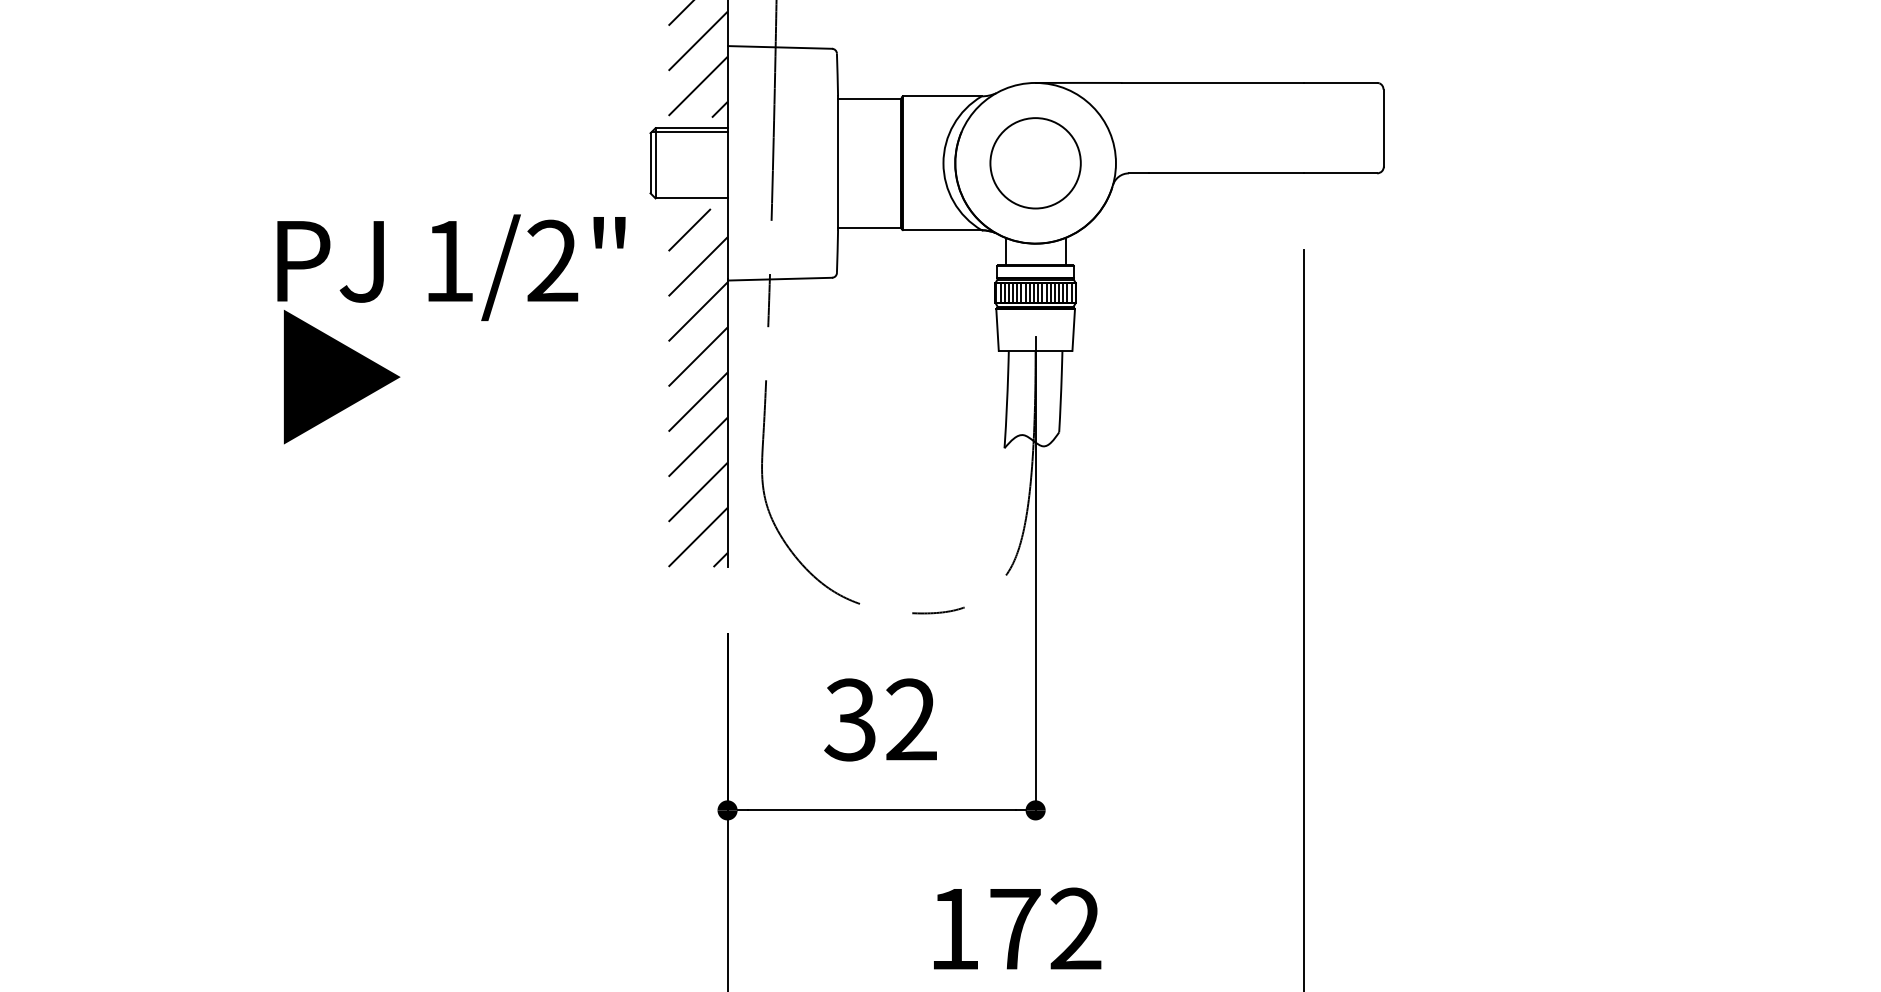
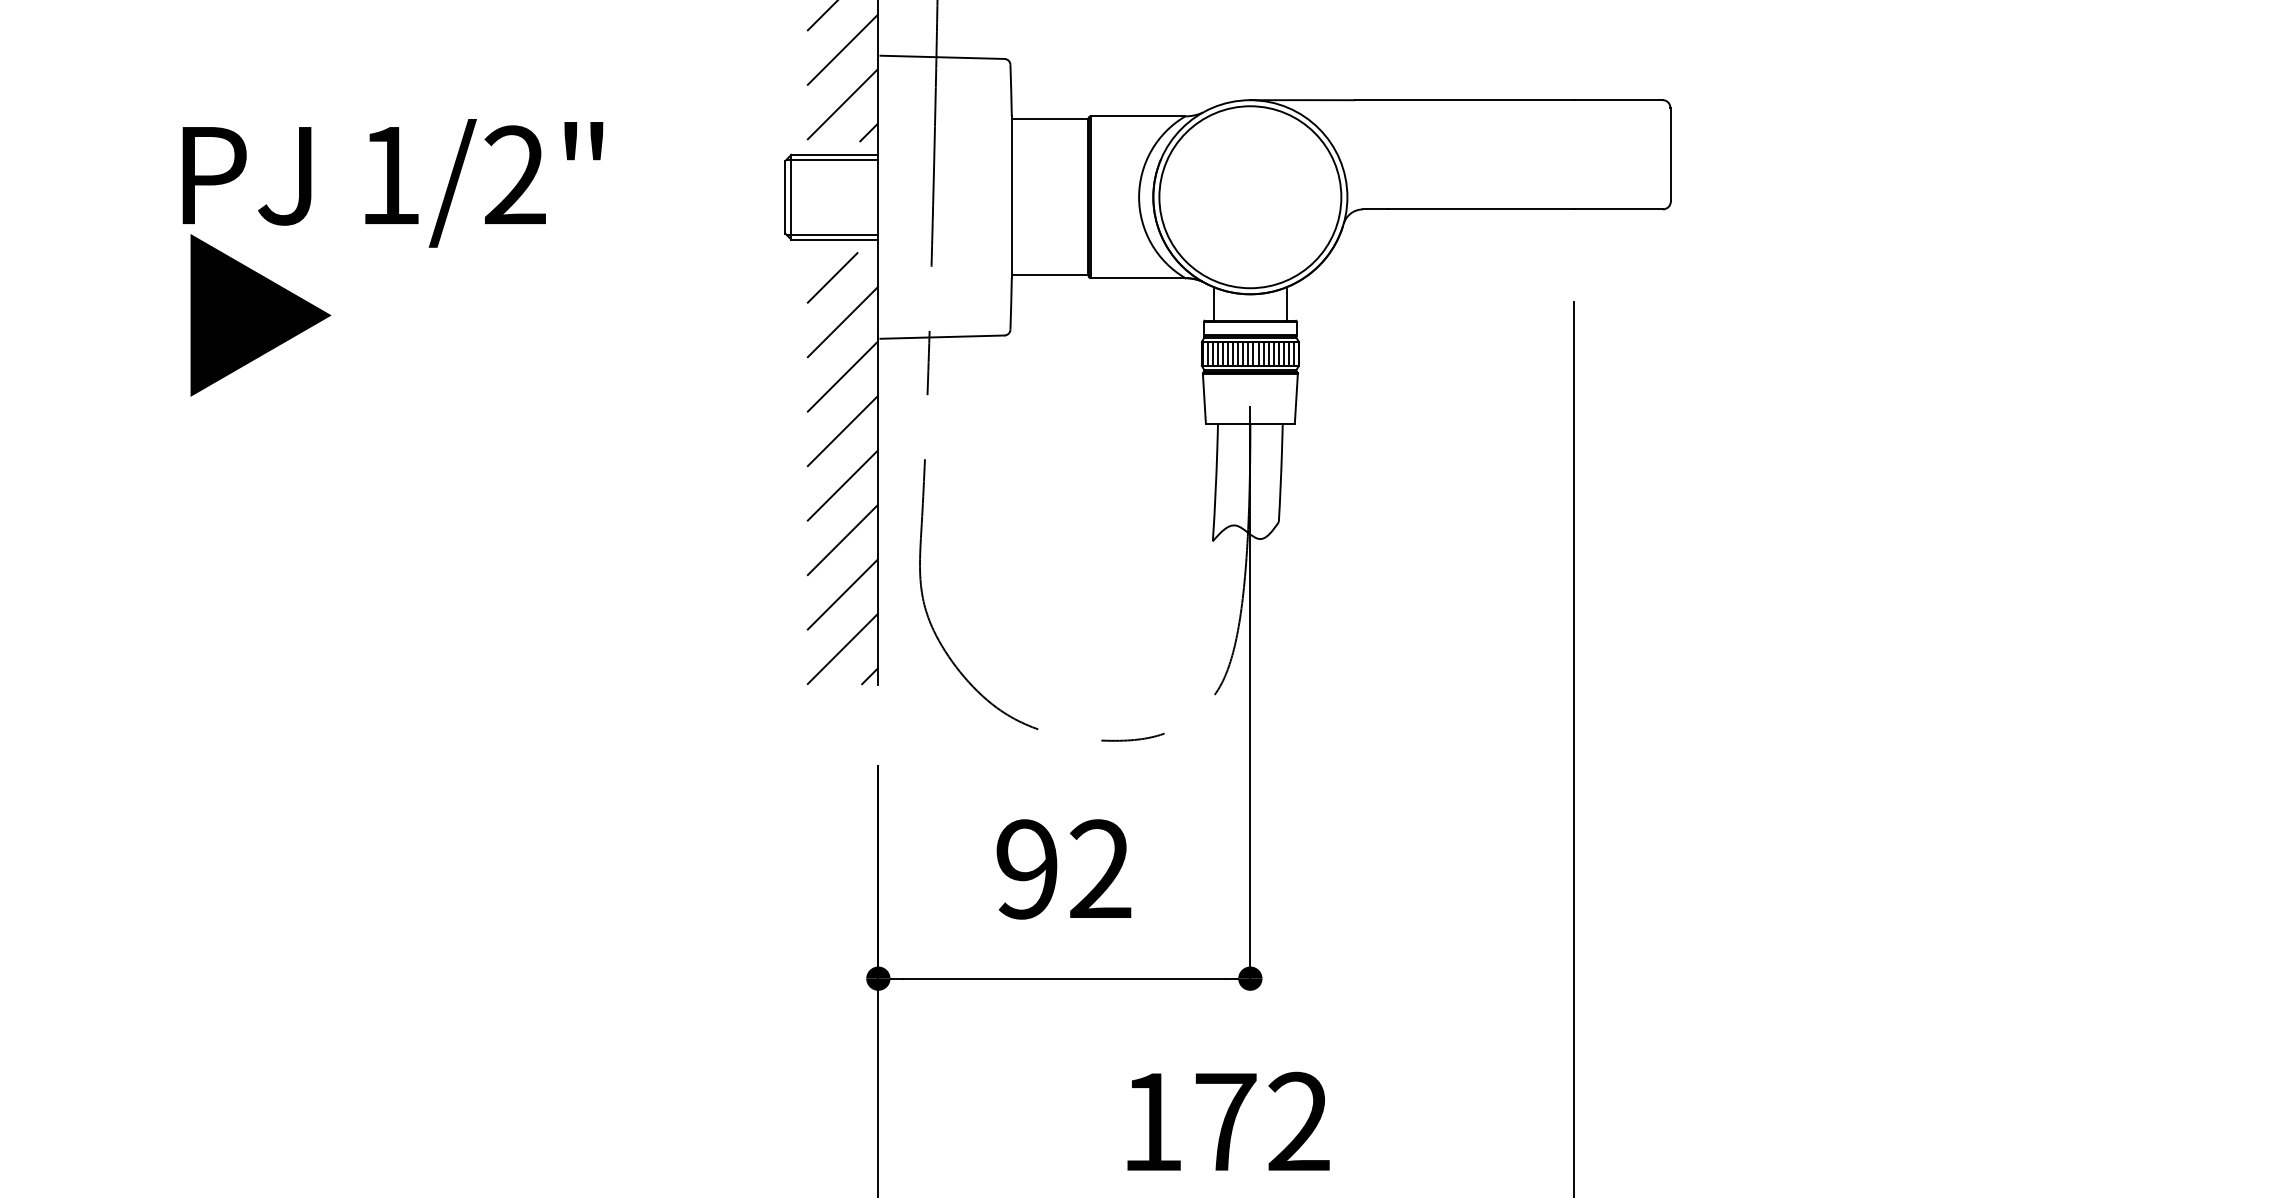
circle: (1035, 163) -> (1250, 197), size x1.67
line: (689, 194) -> (832, 234), added
text: (451, 329) -> (392, 257), moved
text: (850, 720) -> (1026, 869), 32 -> 92

